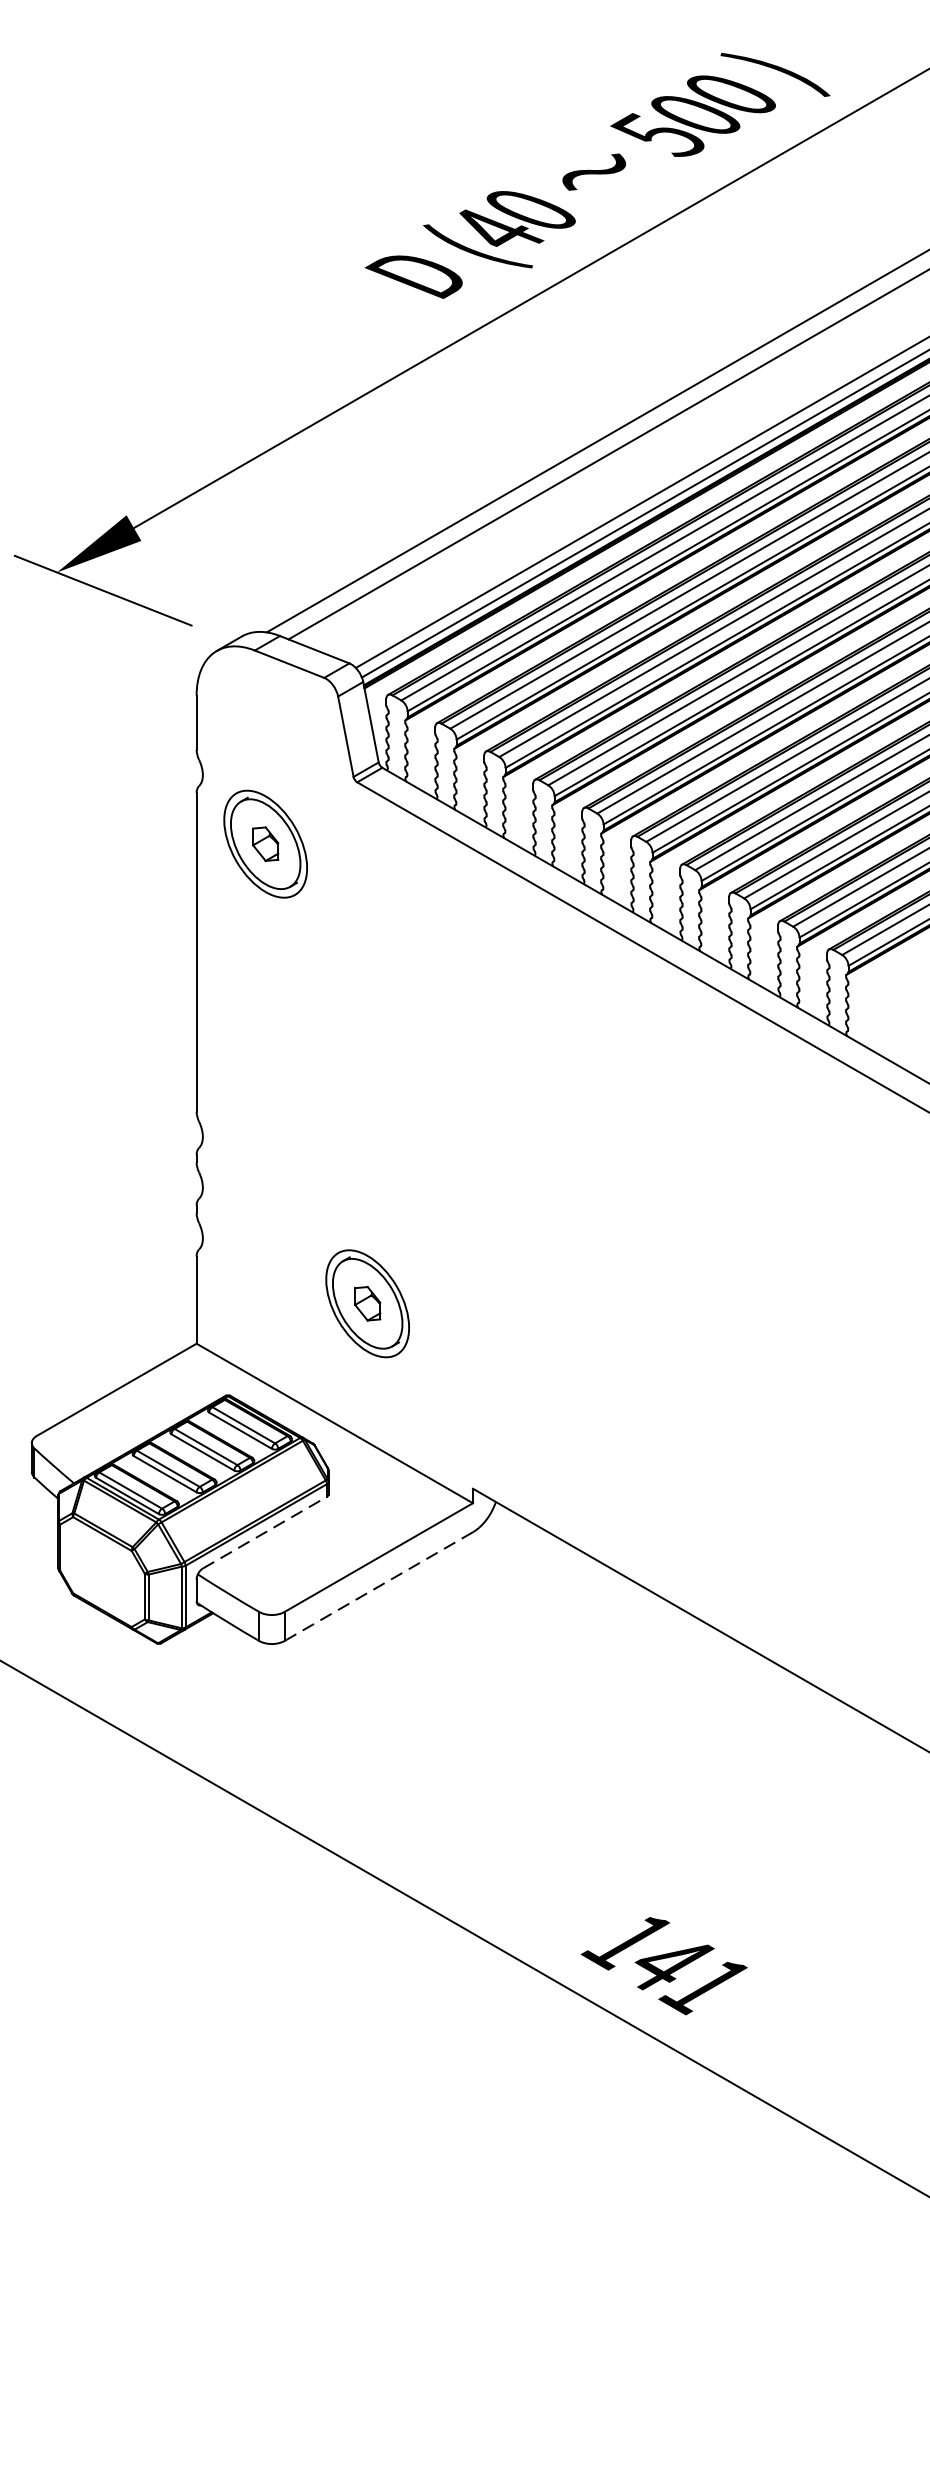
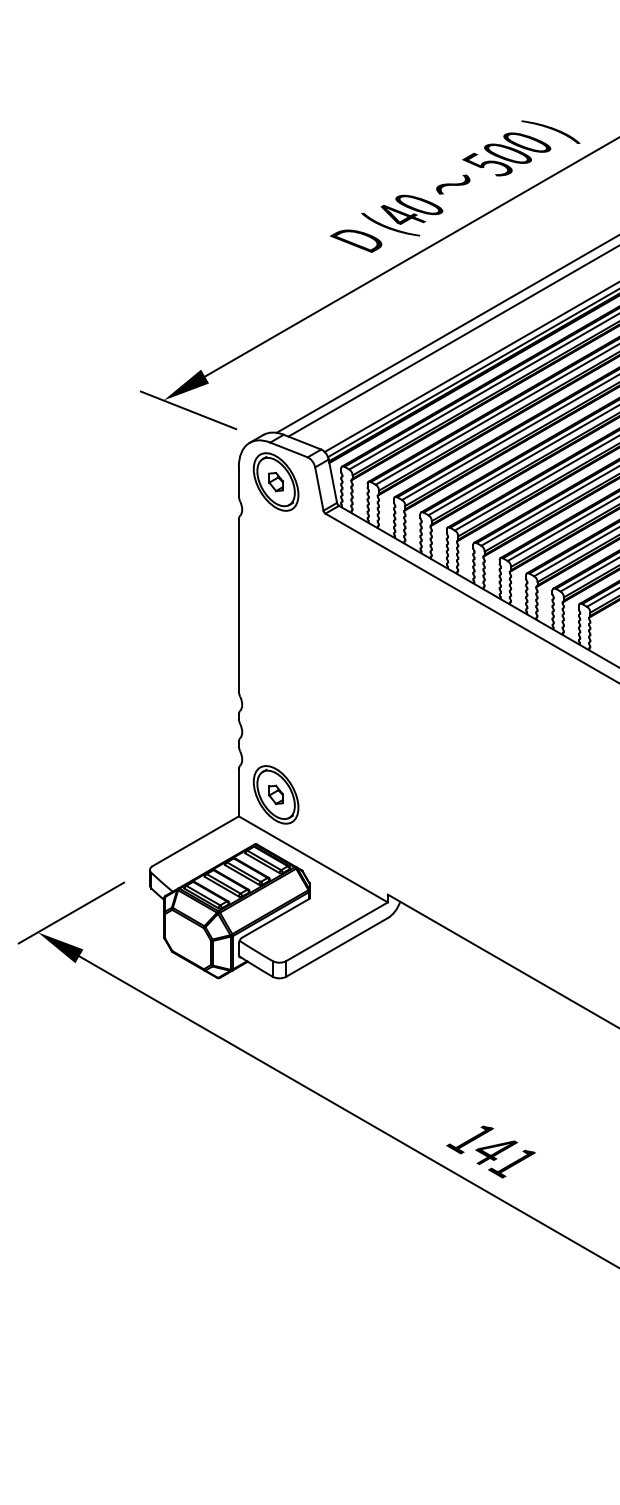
part: (266, 843) -> (276, 481), moved
part: (368, 1303) -> (276, 794), moved
line: (264, 1533) -> (275, 918), dashed -> solid
line: (379, 1586) -> (337, 947), dashed -> solid

